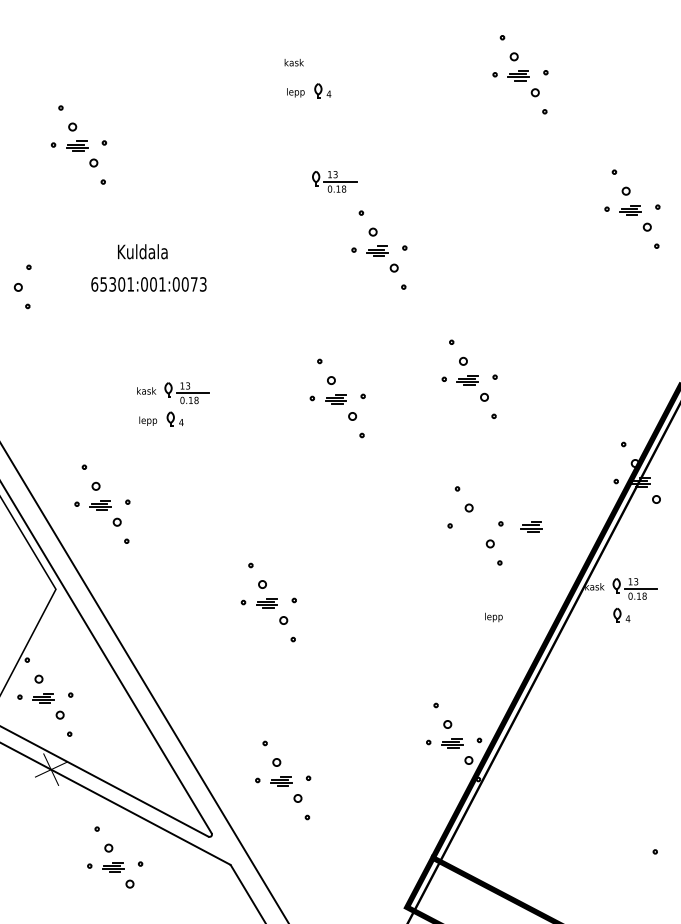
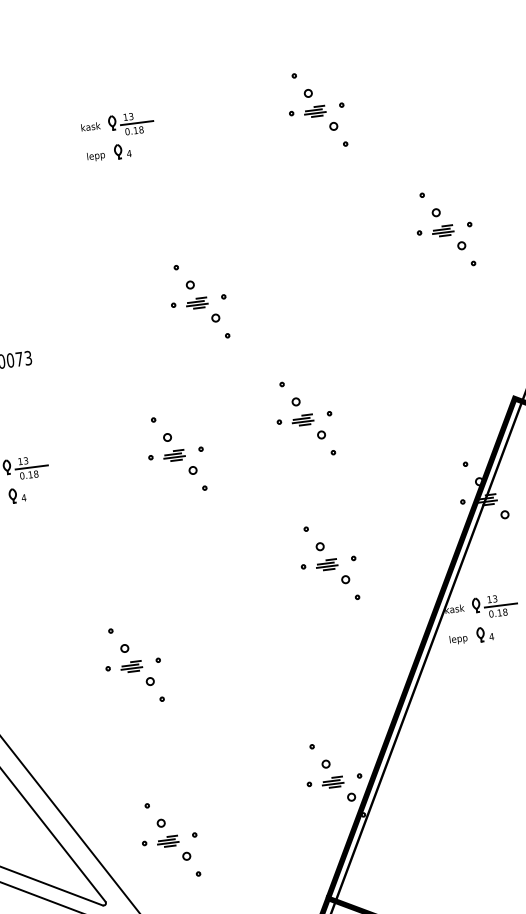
part: (334, 181) -> (131, 123), moved
part: (531, 526) -> (326, 564), moved
text: (493, 617) -> (458, 639), moved

